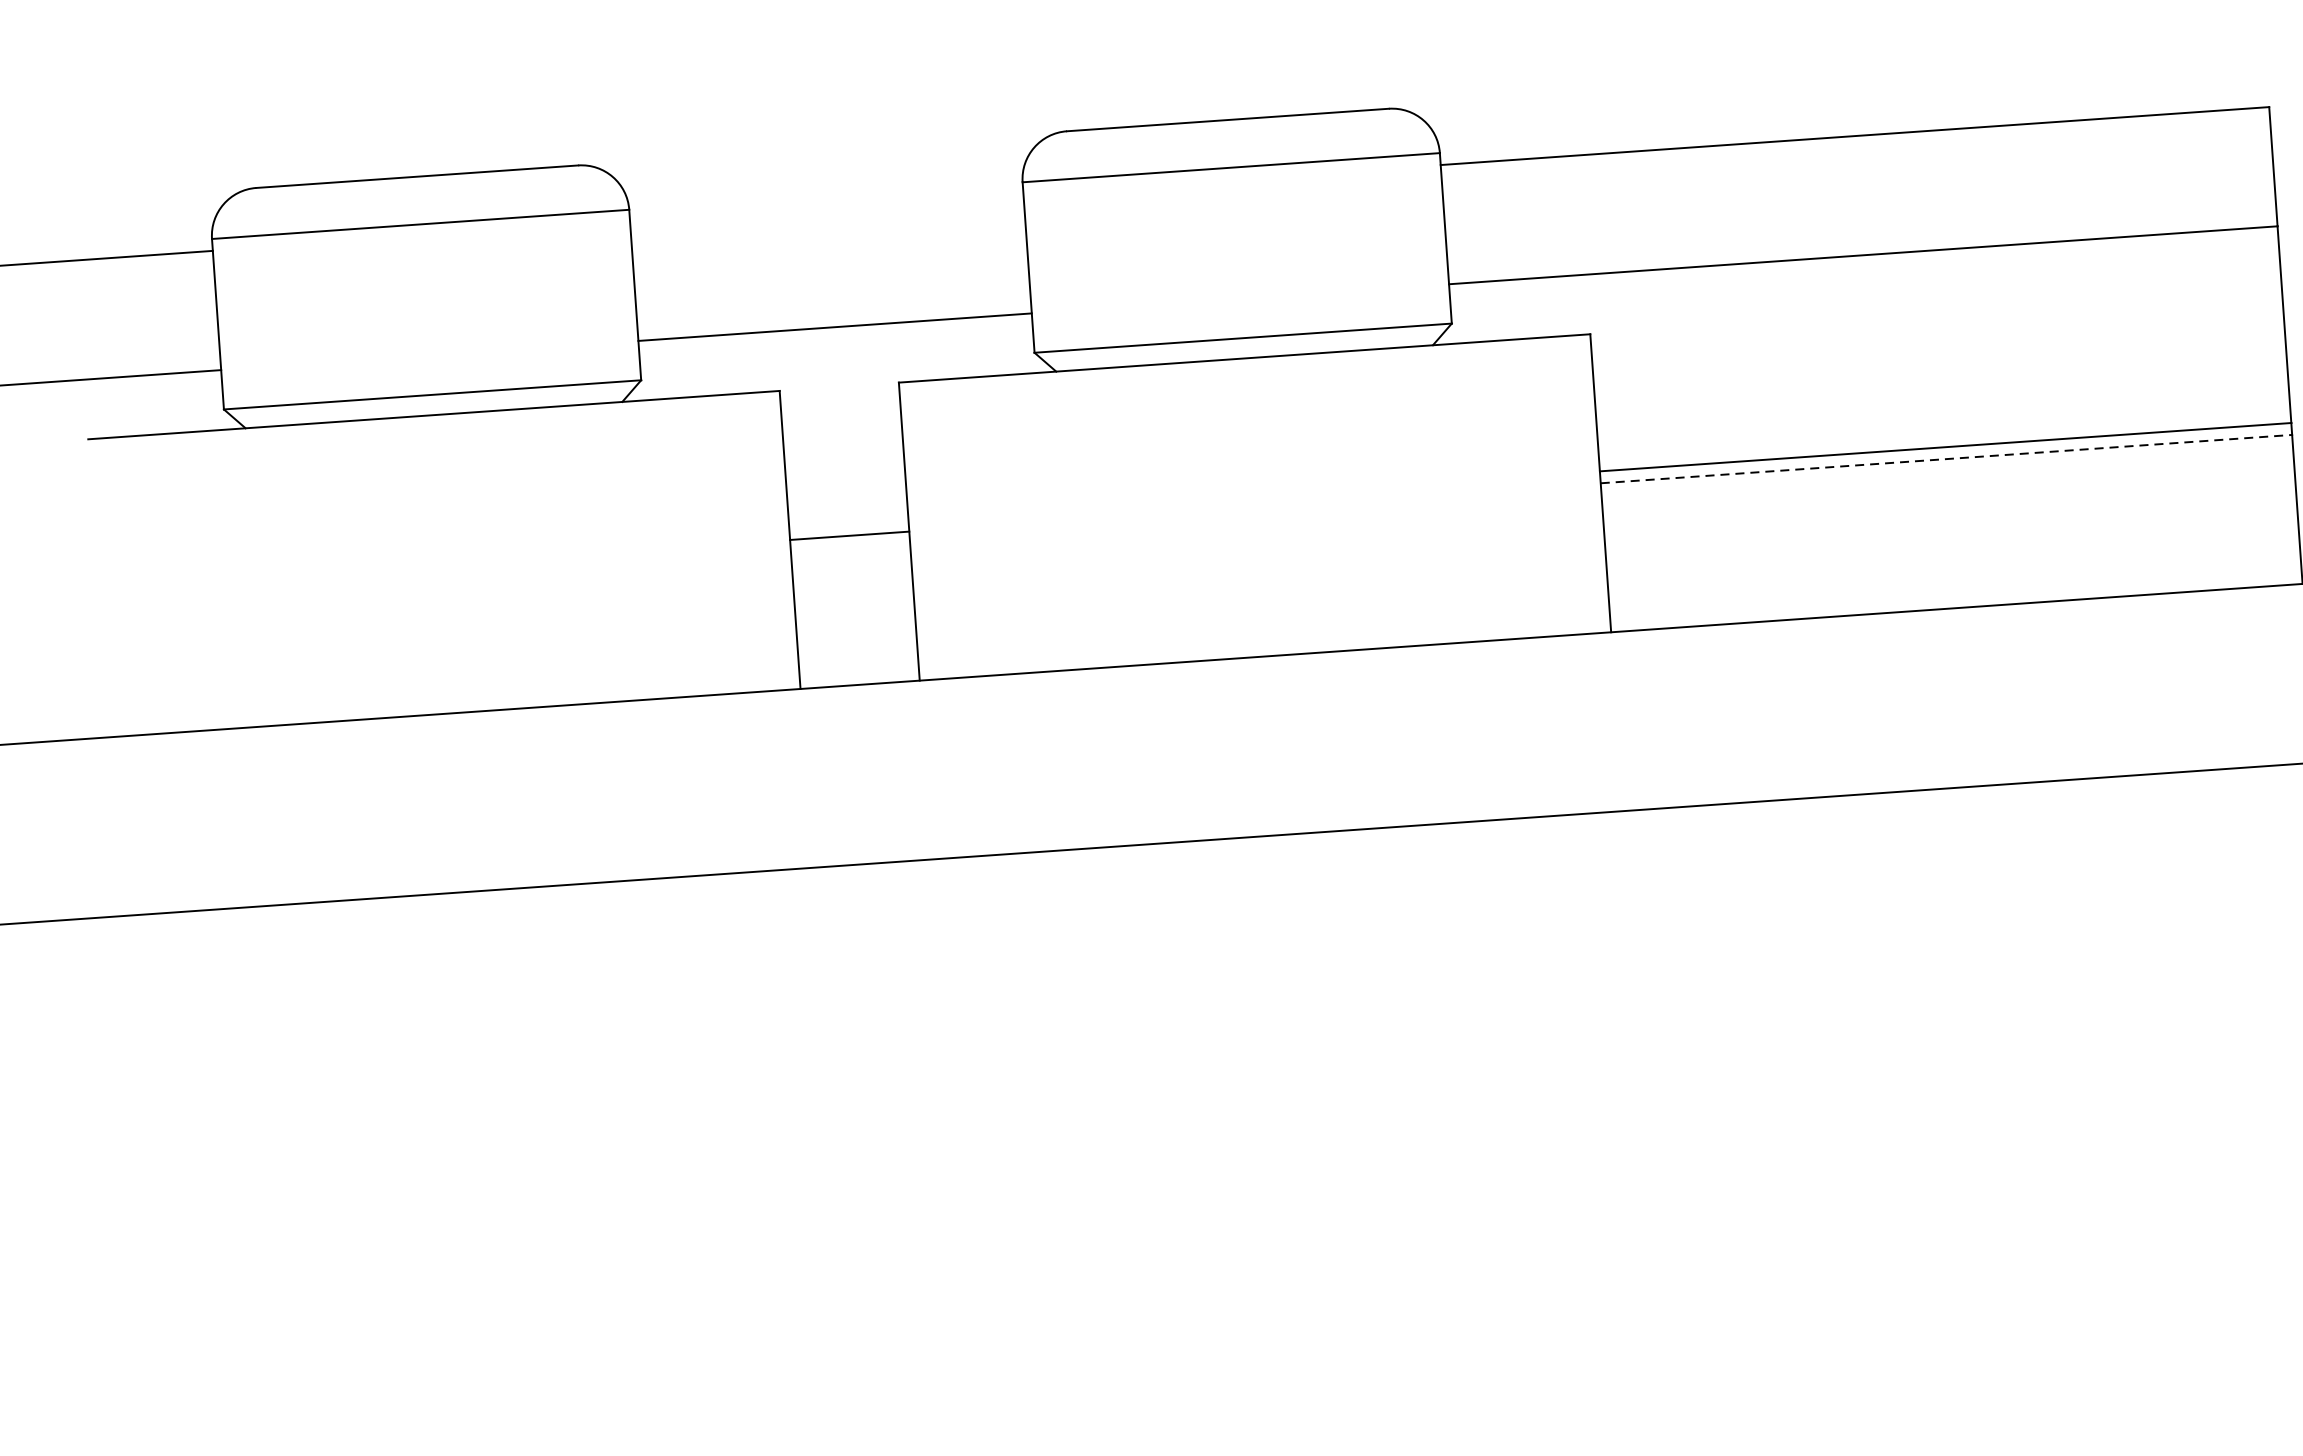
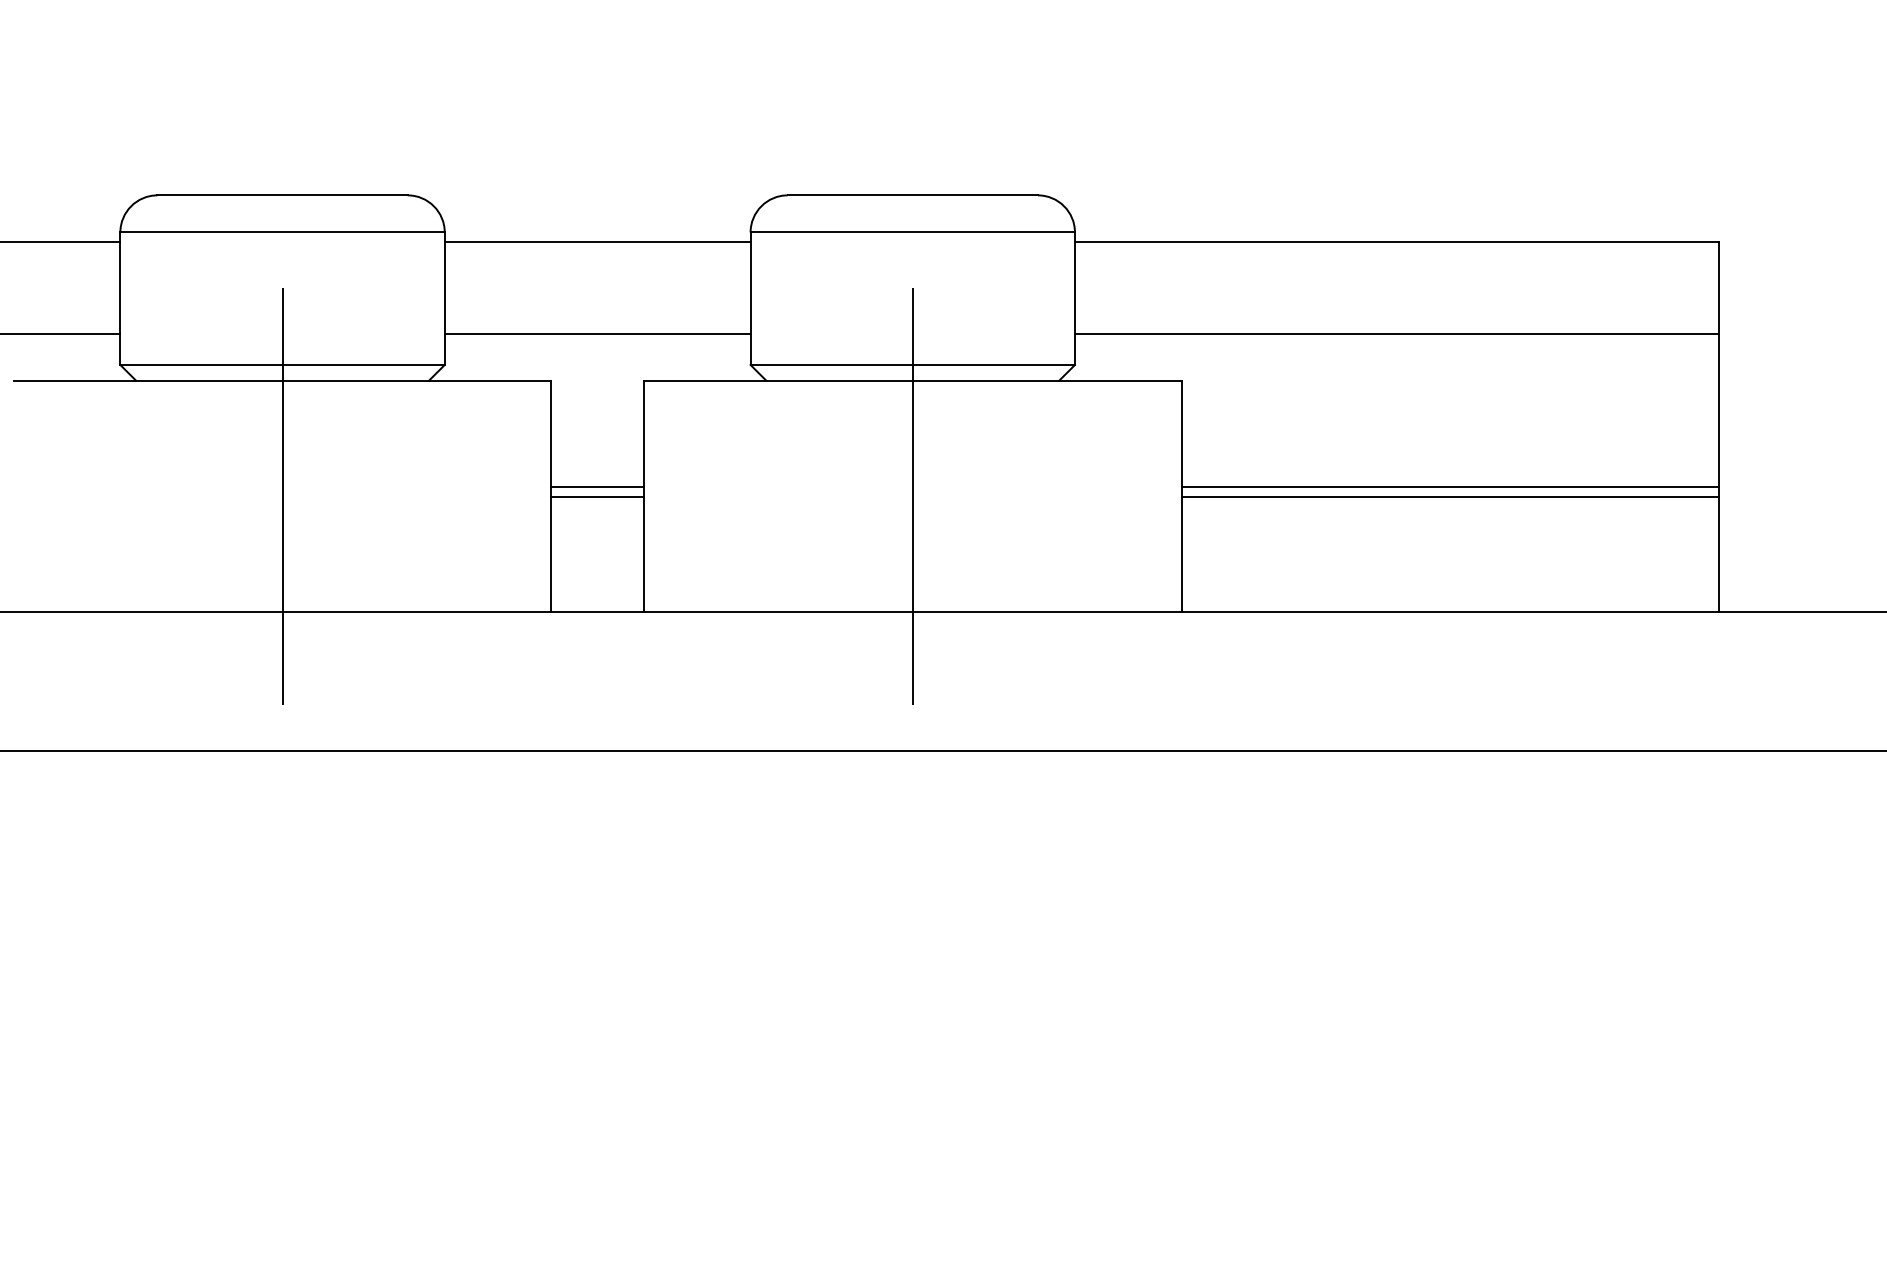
line: (826, 207) -> (597, 241), added
line: (1946, 458) -> (1450, 496), dashed -> solid
line: (1254, 507) -> (912, 496), added
line: (848, 524) -> (597, 487), added
line: (444, 564) -> (282, 496), added

